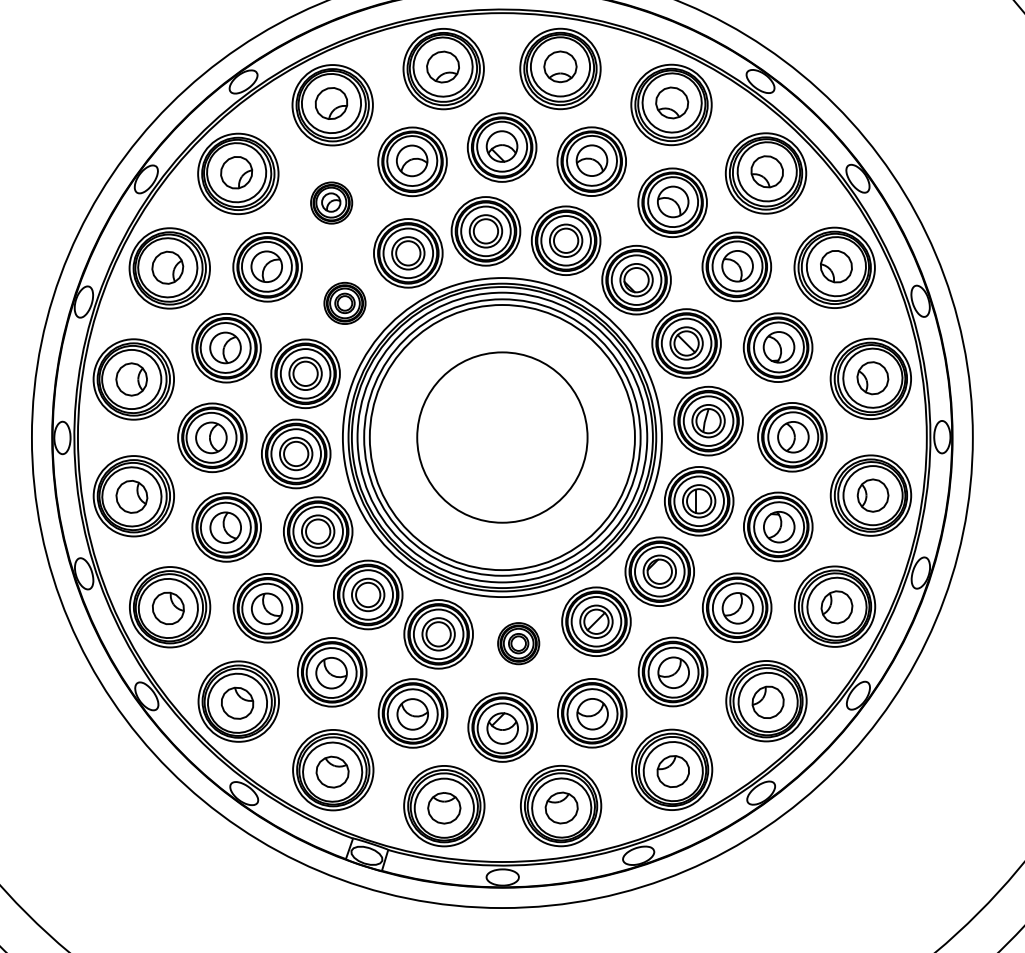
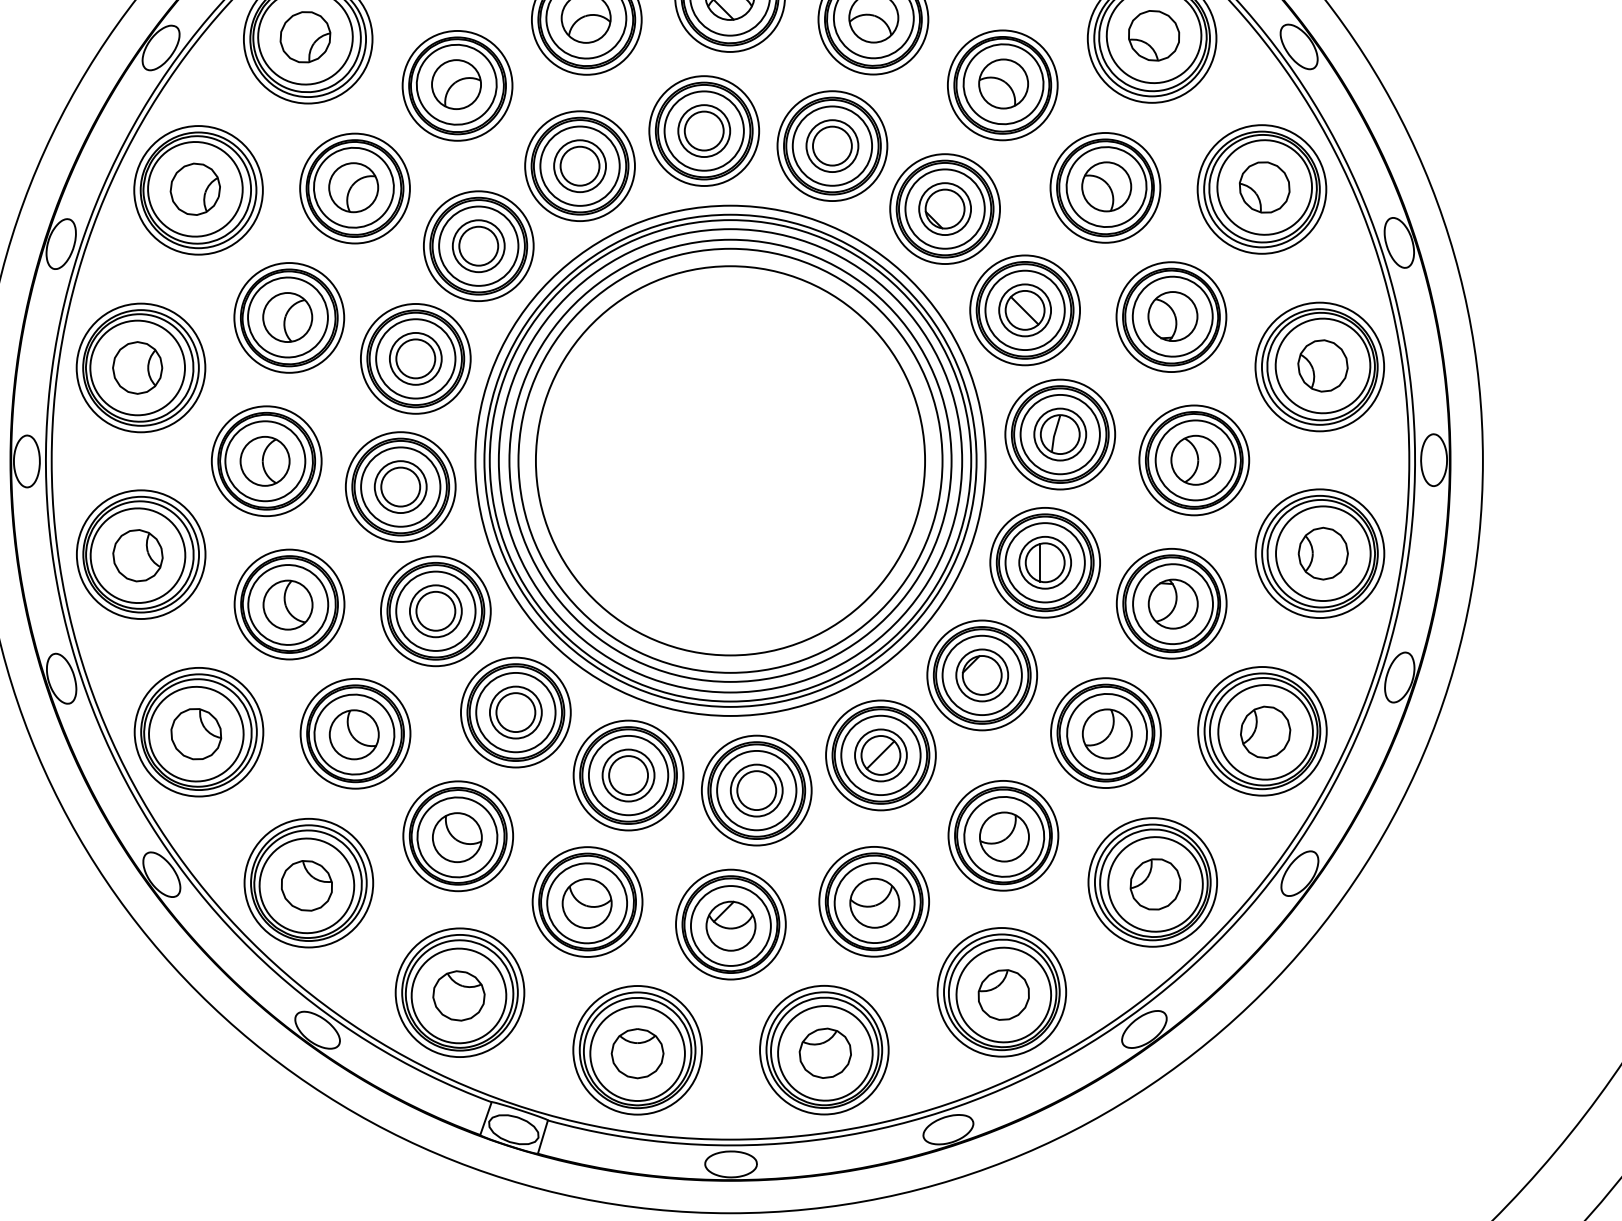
part: (331, 202) -> (457, 84), size x1.67
part: (344, 303) -> (477, 246), size x1.67
circle: (502, 437) -> (730, 460), size x1.43
part: (518, 643) -> (756, 790), size x1.67

